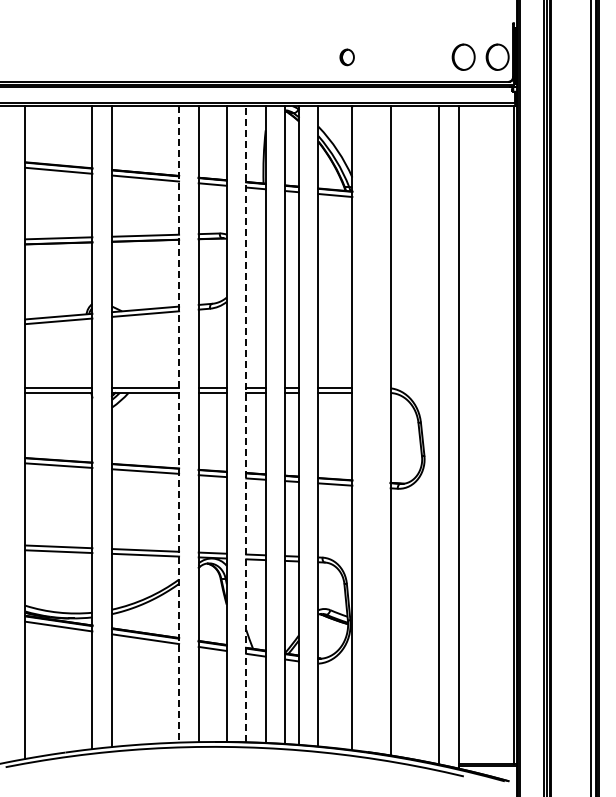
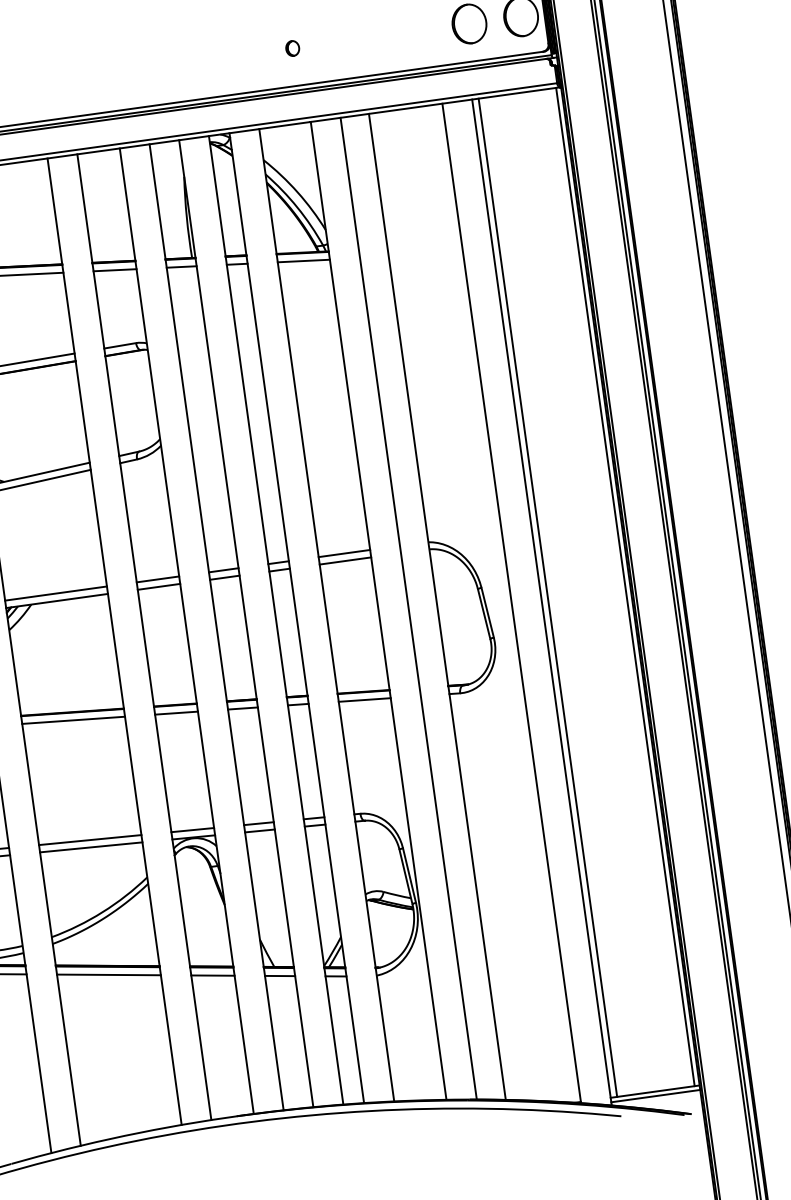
part: (347, 56) -> (292, 47), size x0.62
line: (179, 424) -> (115, 641), dashed -> solid
line: (246, 424) -> (217, 627), dashed -> solid
line: (372, 429) -> (409, 608), added
line: (462, 434) -> (547, 597), added

